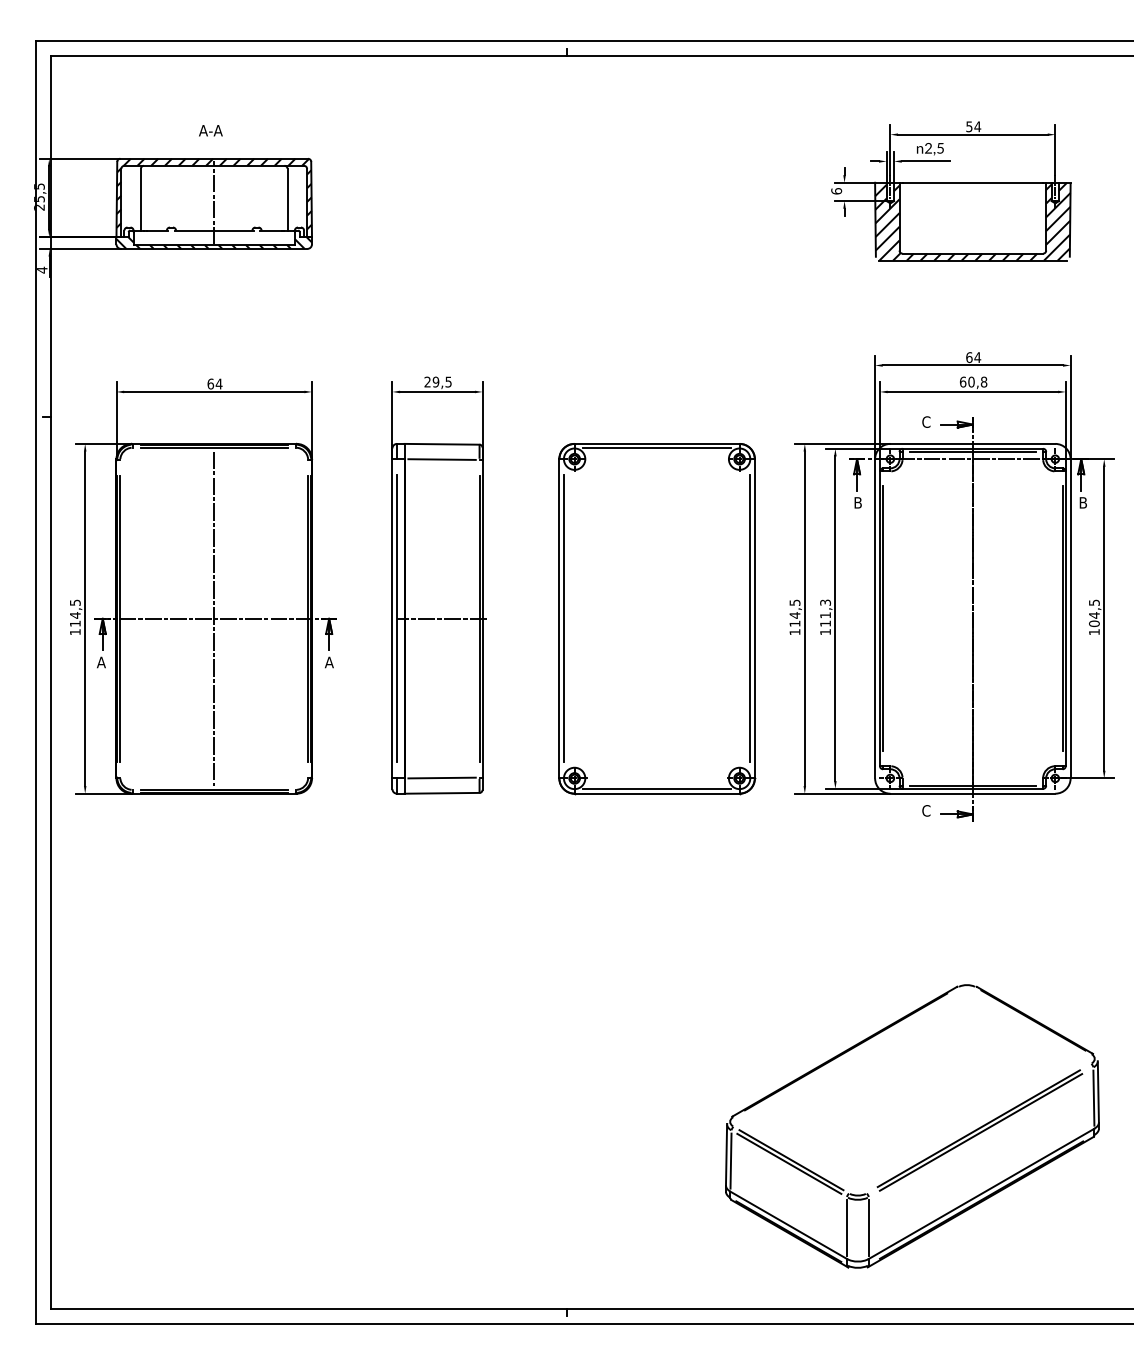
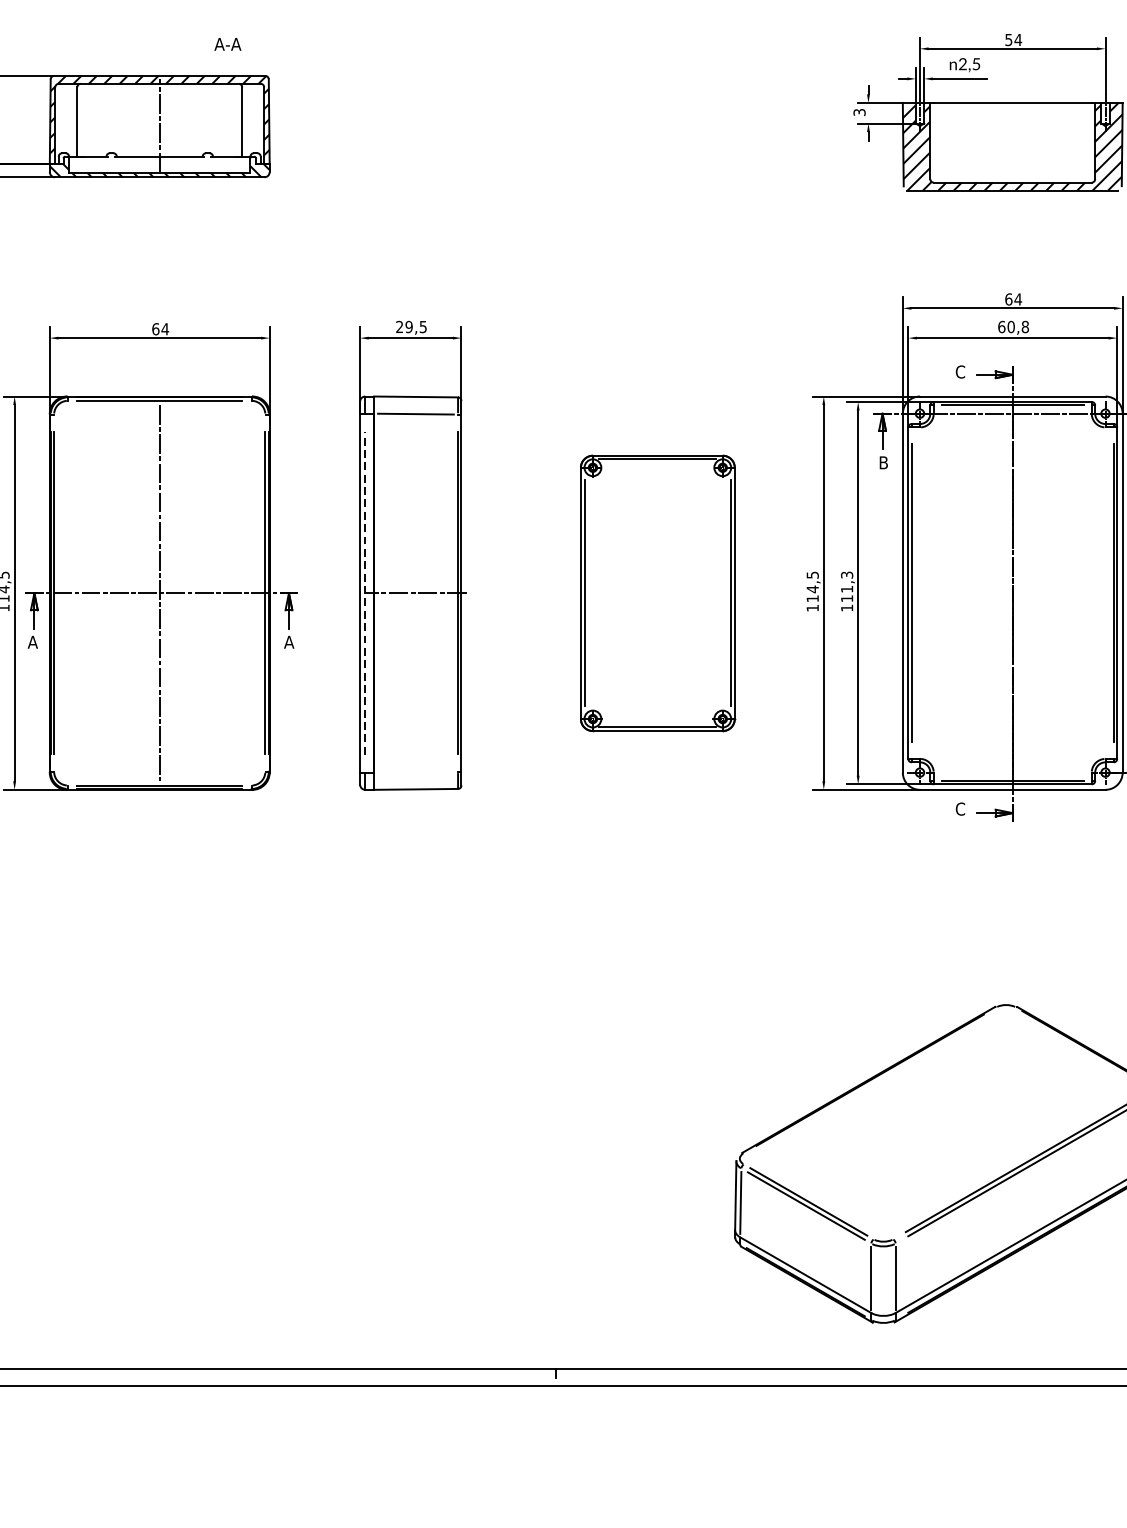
text: (210, 130) -> (227, 44), moved
text: (836, 191) -> (859, 112), 6 -> 3
line: (397, 618) -> (365, 592), solid -> dashed
part: (657, 619) -> (658, 593), size x0.7
line: (441, 777) -> (415, 771), removed

